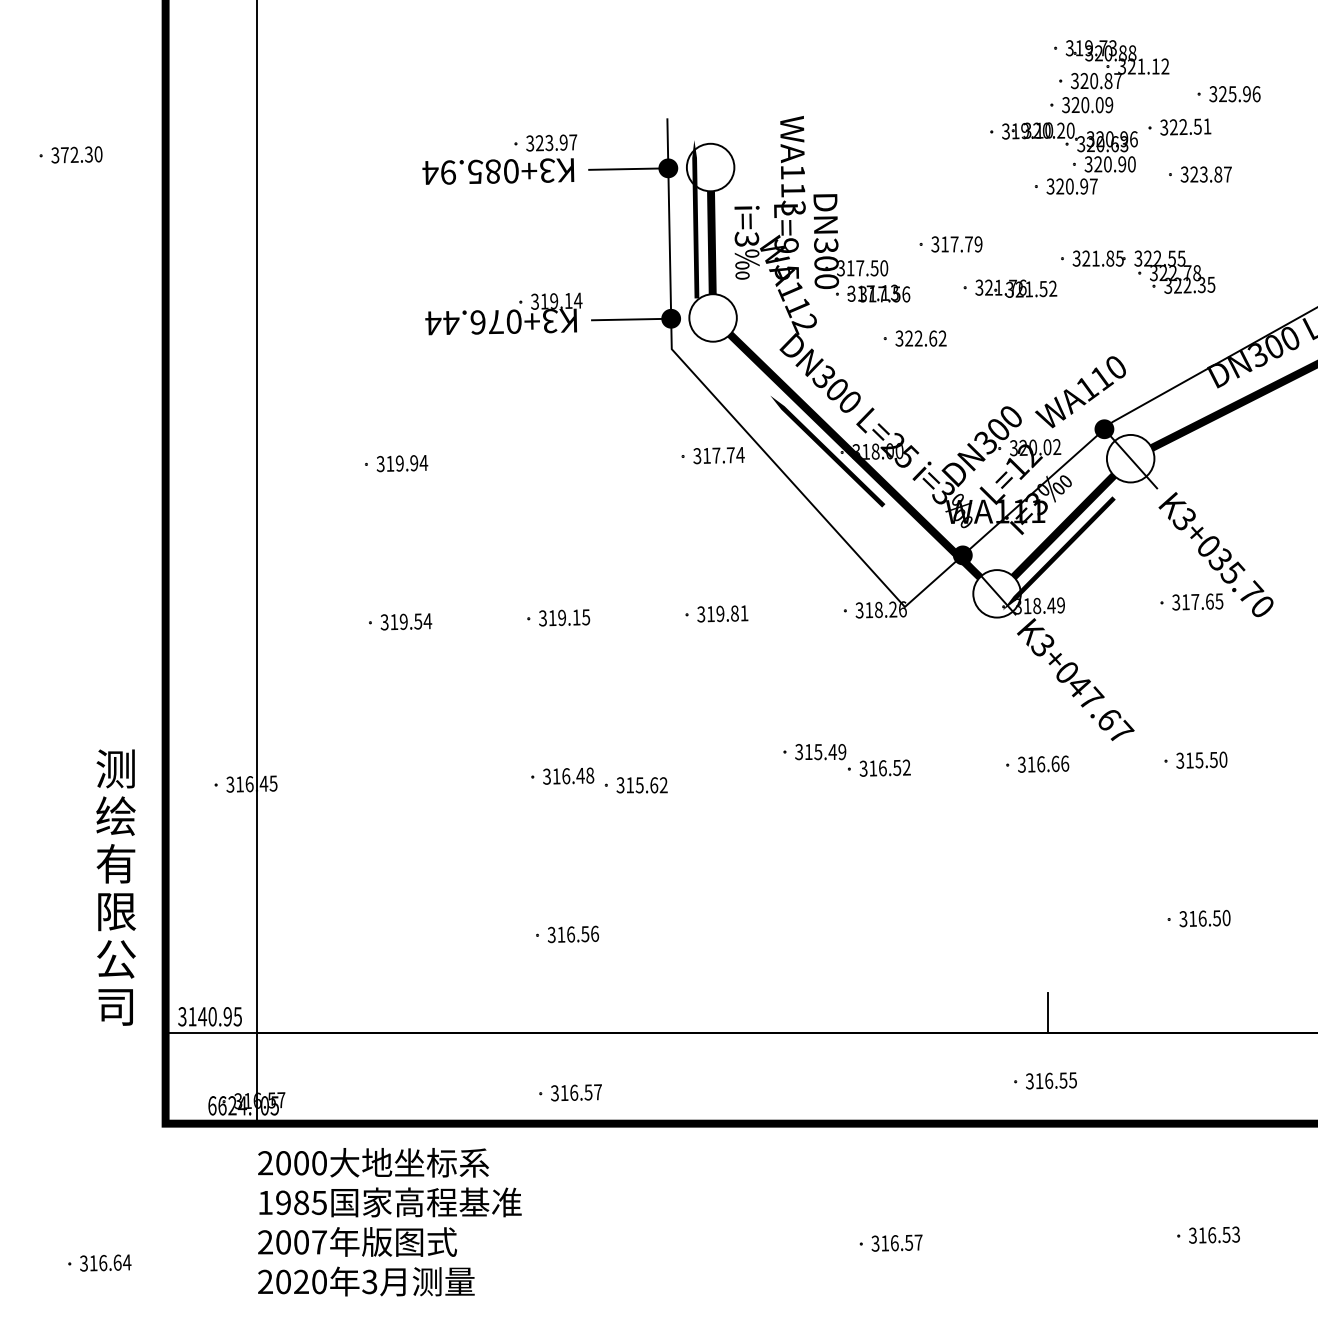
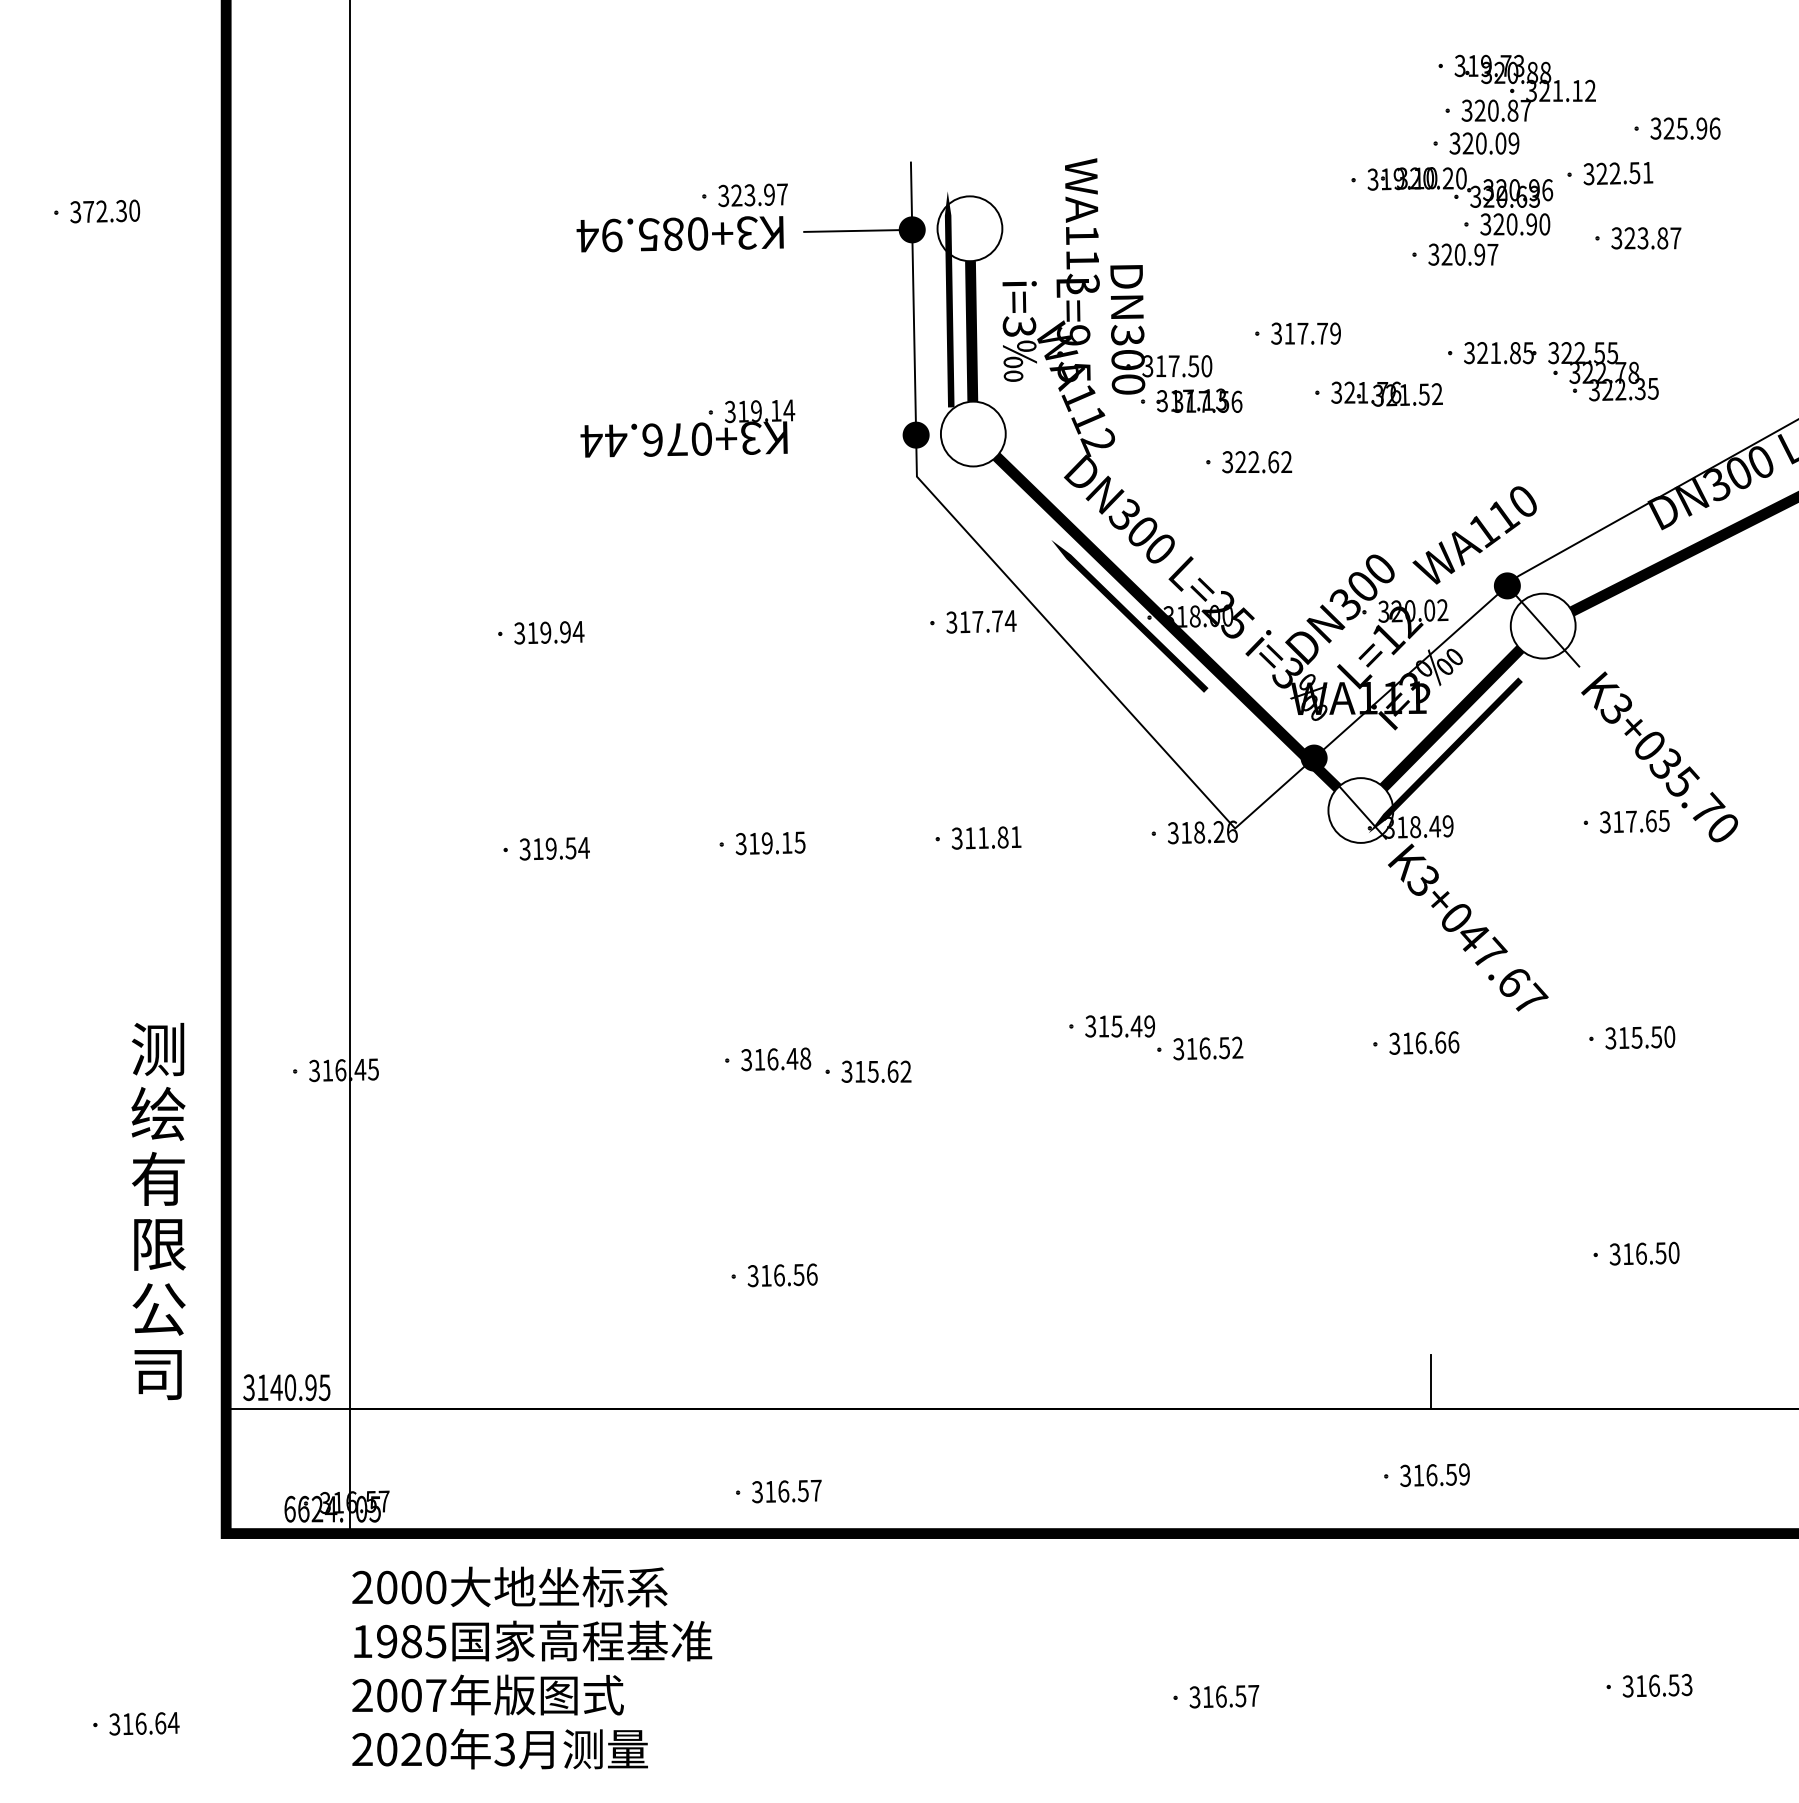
line: (631, 319) -> (861, 436), removed
text: (720, 613) -> (983, 837), 319.81 -> 311.81
text: (1072, 1080) -> (1463, 1474), 316.55 -> 316.59

